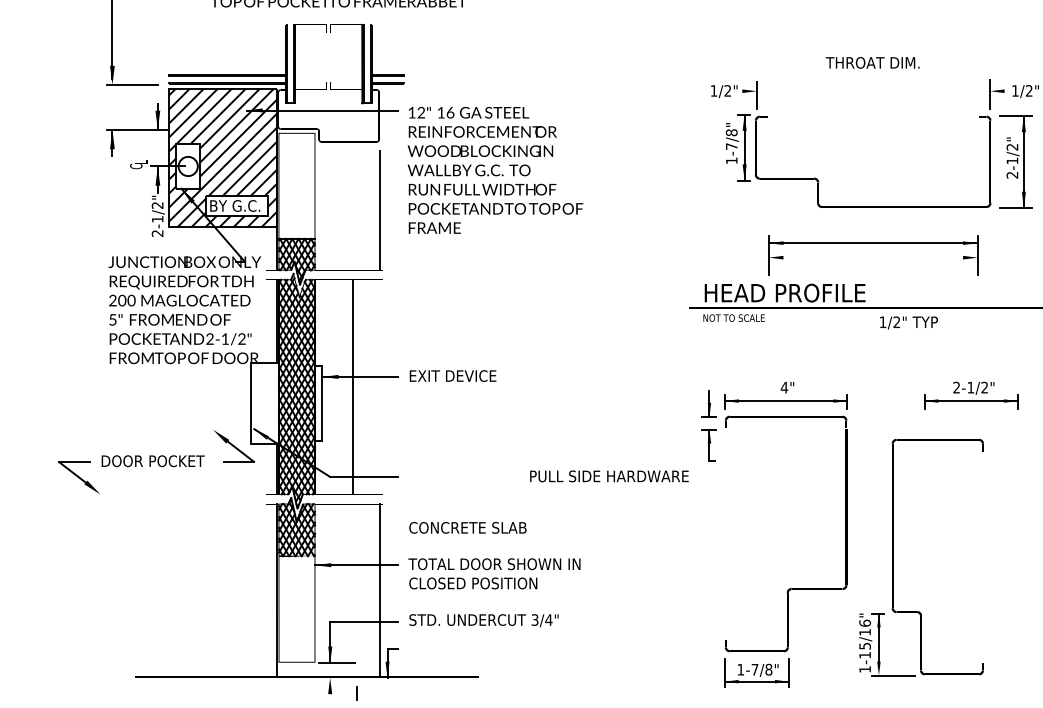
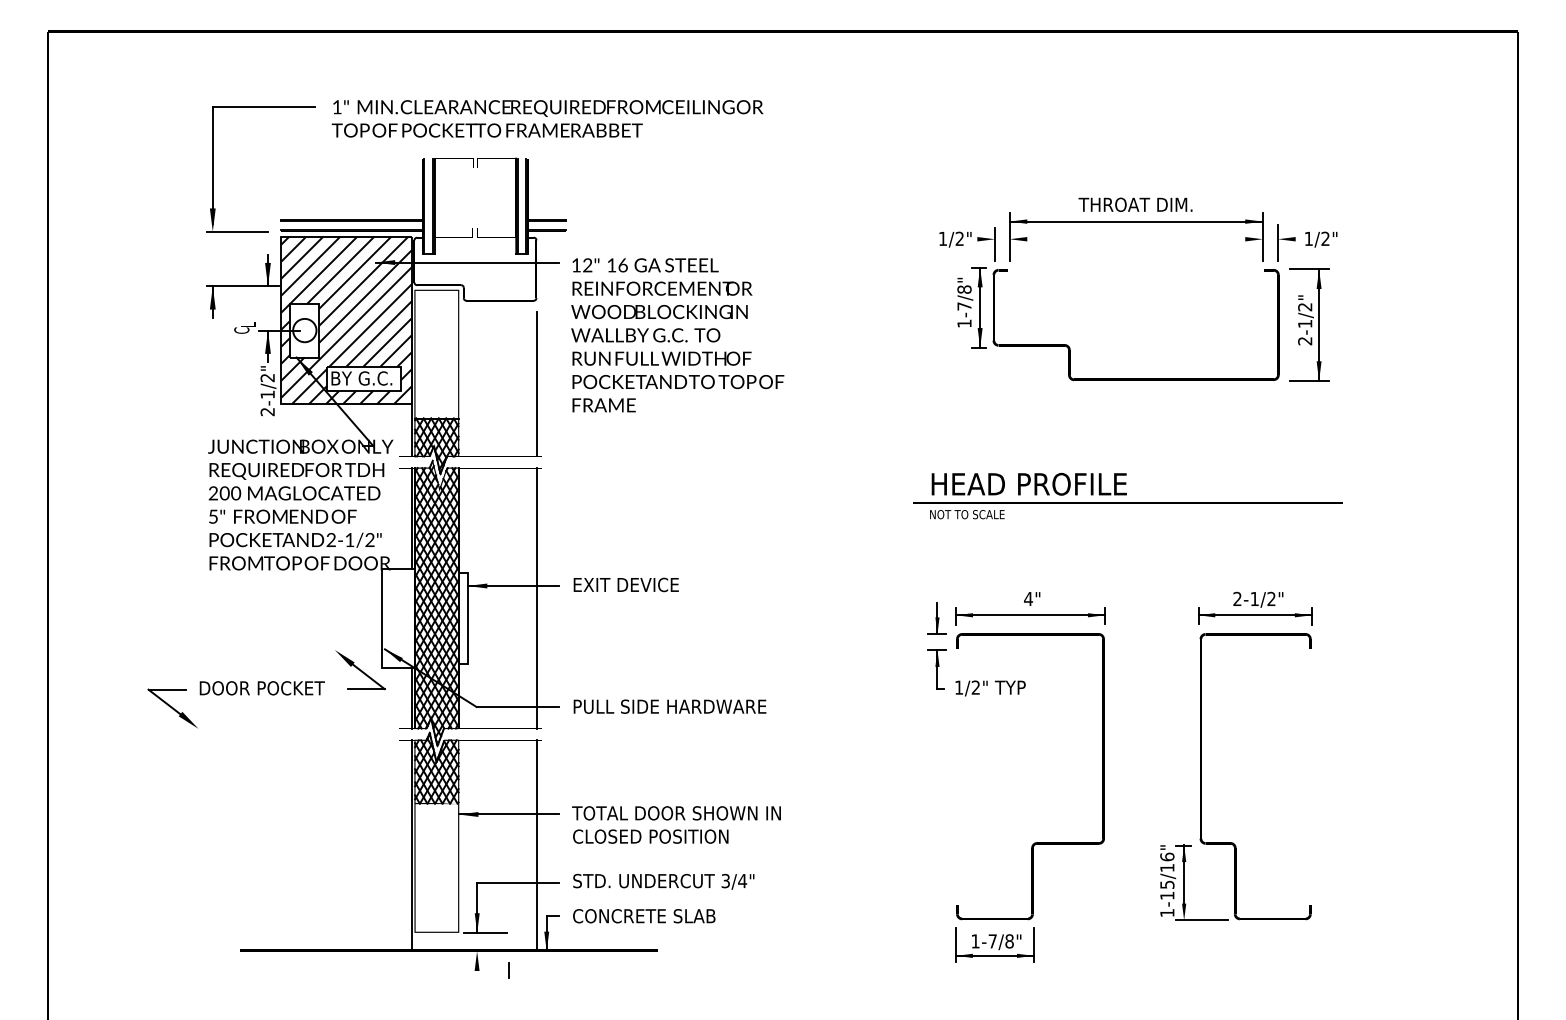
part: (873, 243) -> (1136, 222), moved
text: (908, 322) -> (990, 688), moved
line: (353, 387) -> (537, 598), moved
text: (608, 476) -> (669, 706), moved
text: (468, 528) -> (644, 916), moved
part: (893, 556) -> (1201, 776), moved

